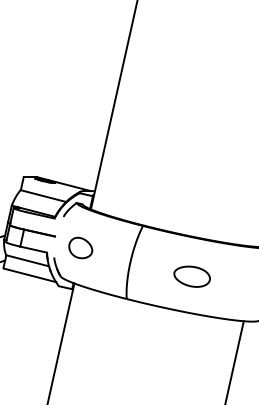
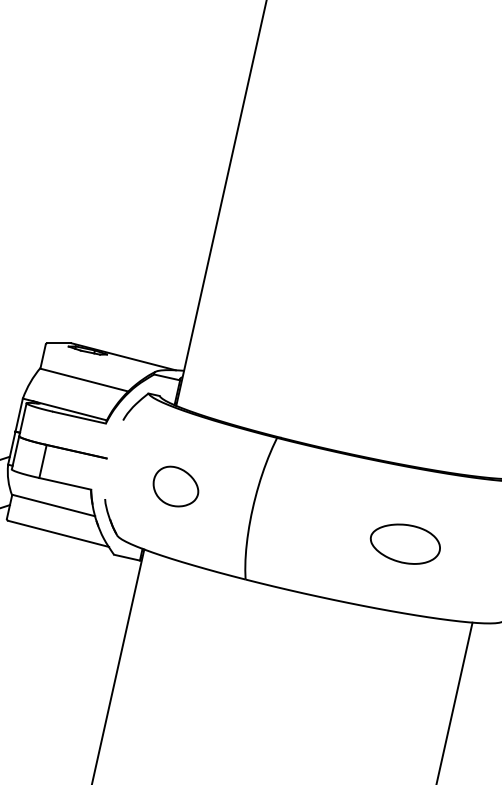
part: (80, 247) -> (175, 485), moved
part: (191, 276) -> (404, 543), moved

